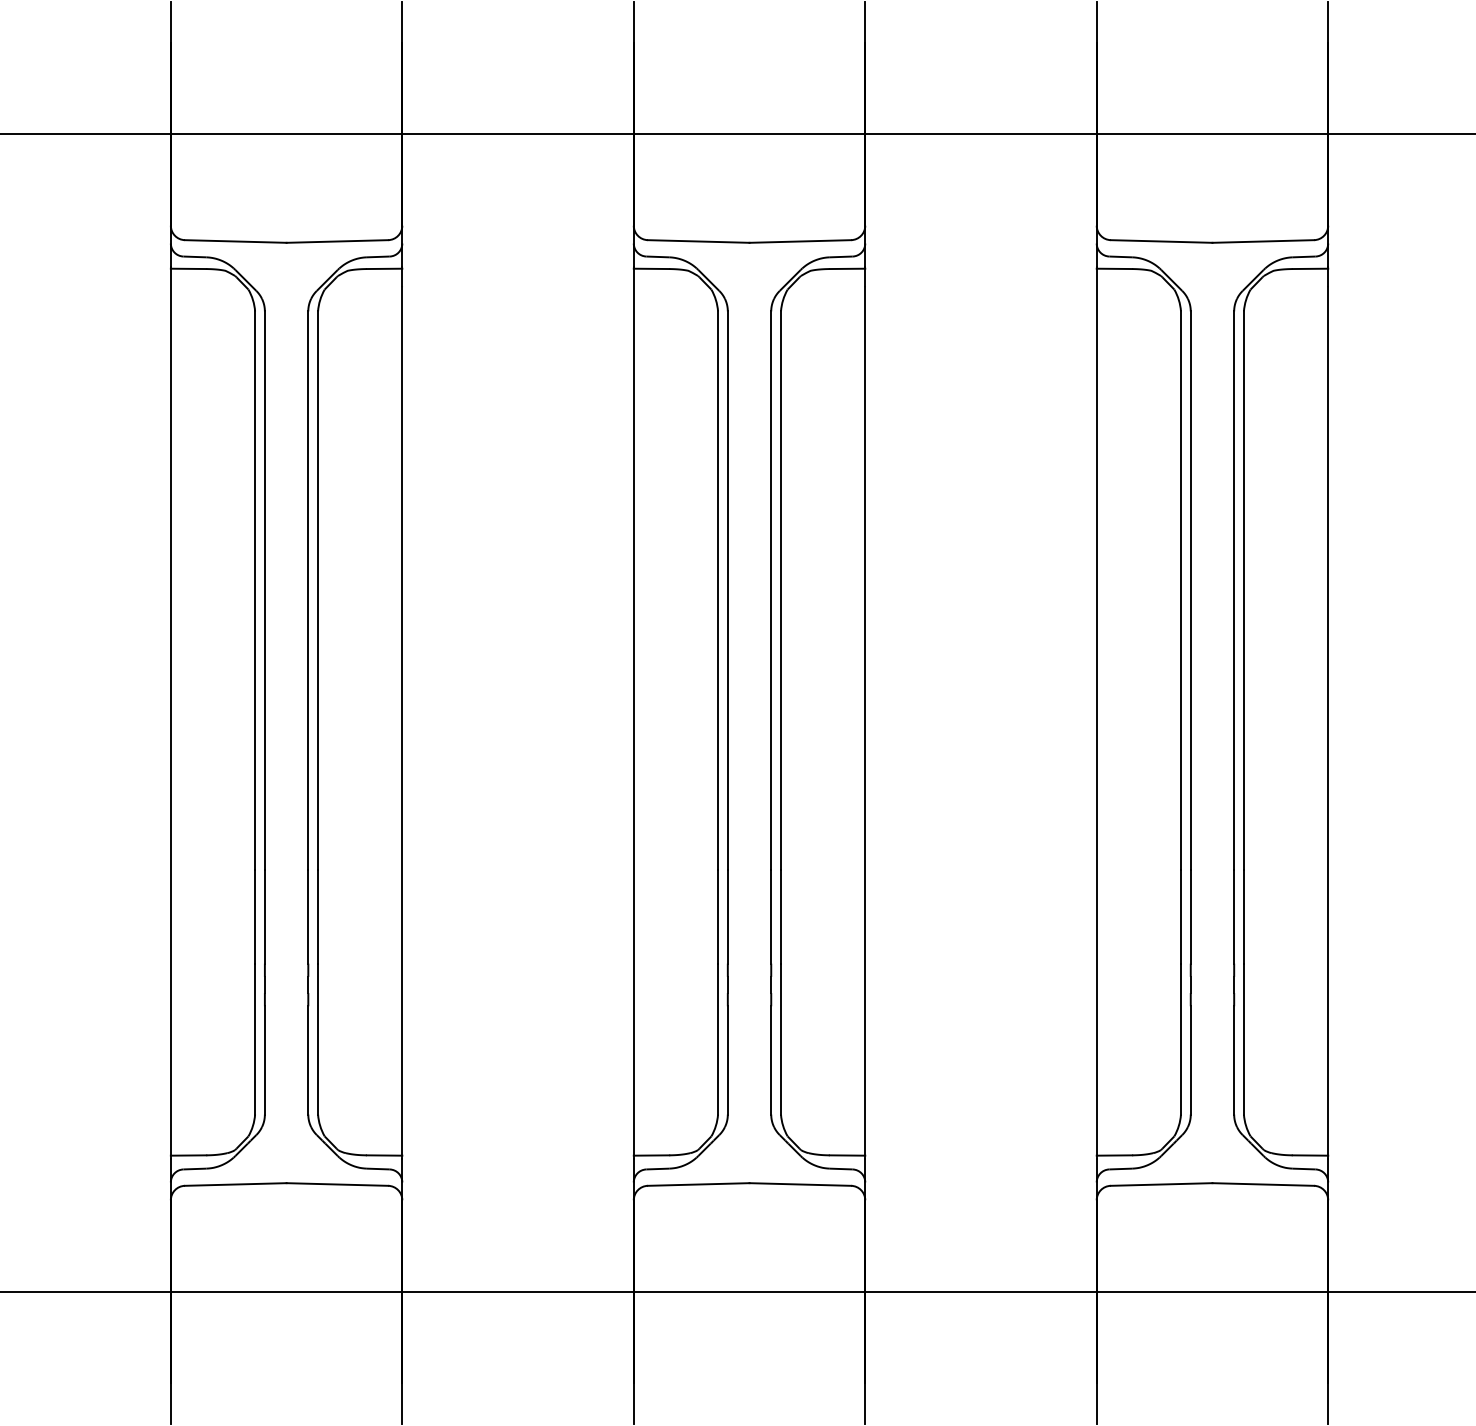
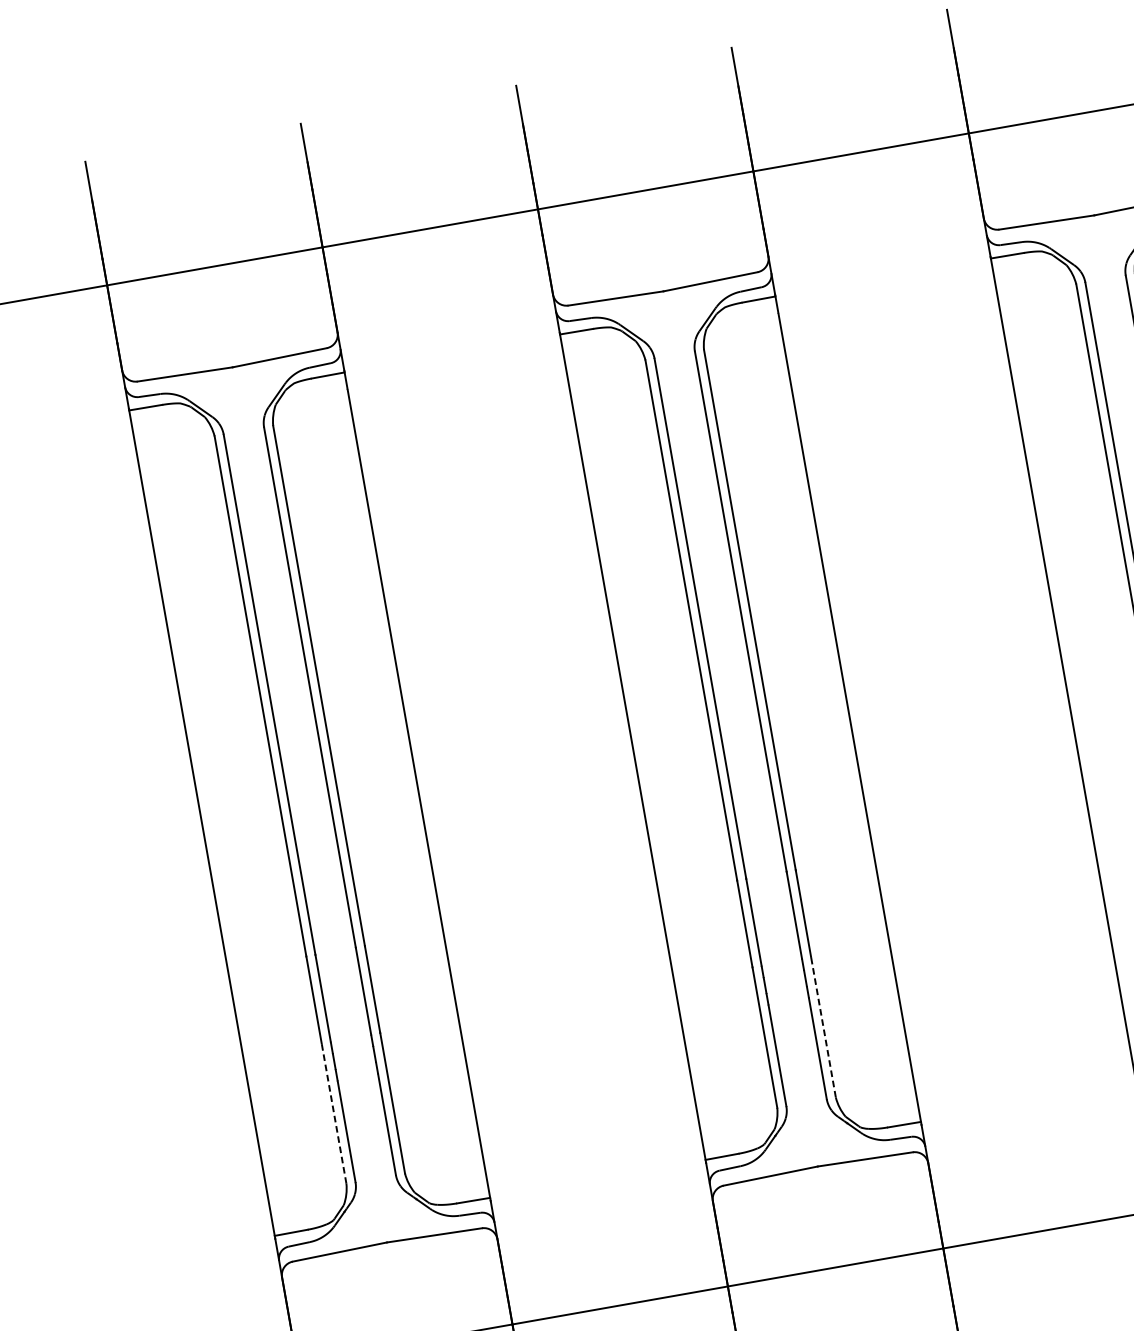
line: (255, 1038) -> (334, 1112), solid -> dashed
line: (781, 1038) -> (823, 1026), solid -> dashed

